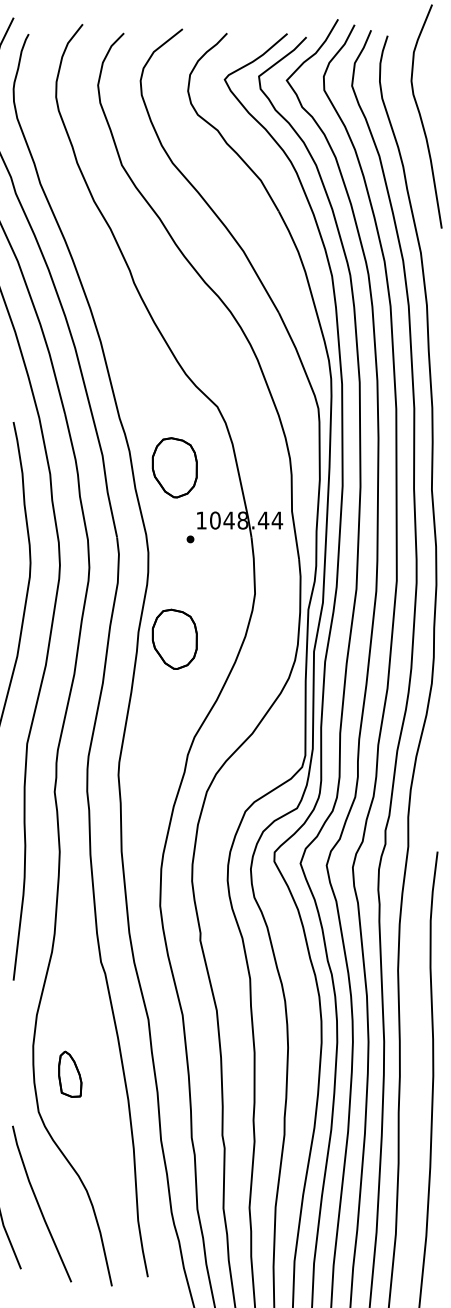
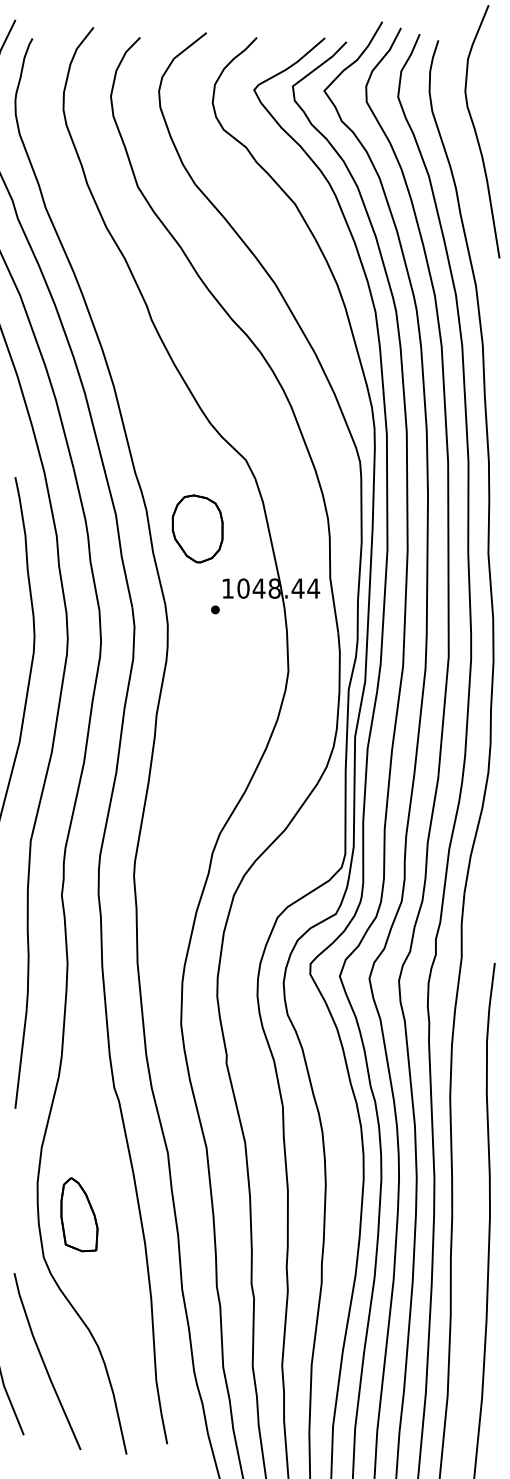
part: (174, 638) -> (197, 722), removed
part: (70, 1074) -> (79, 1214), size x1.43

